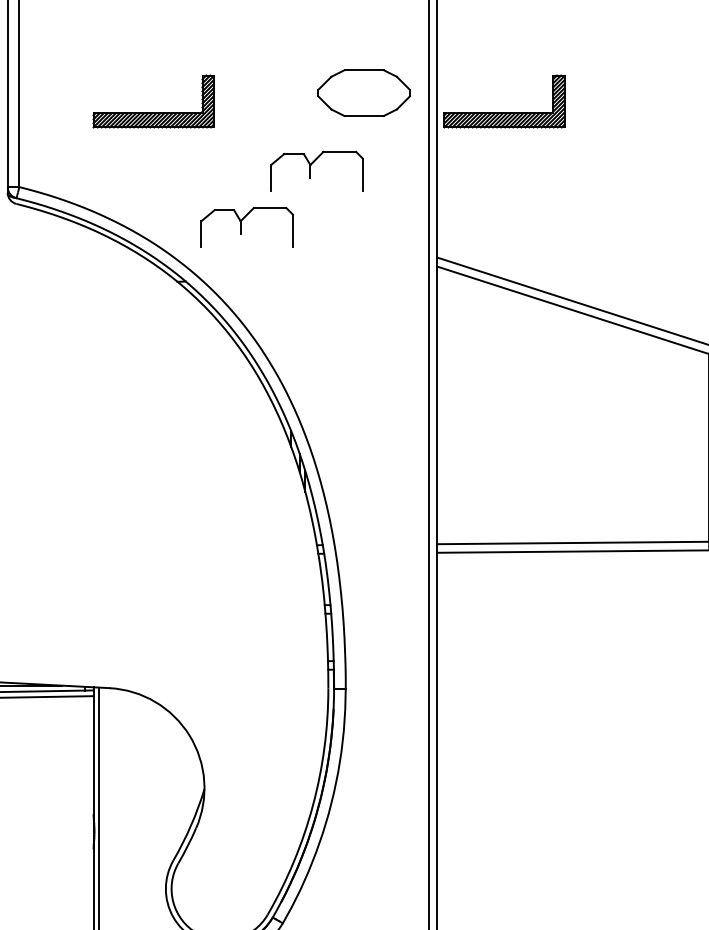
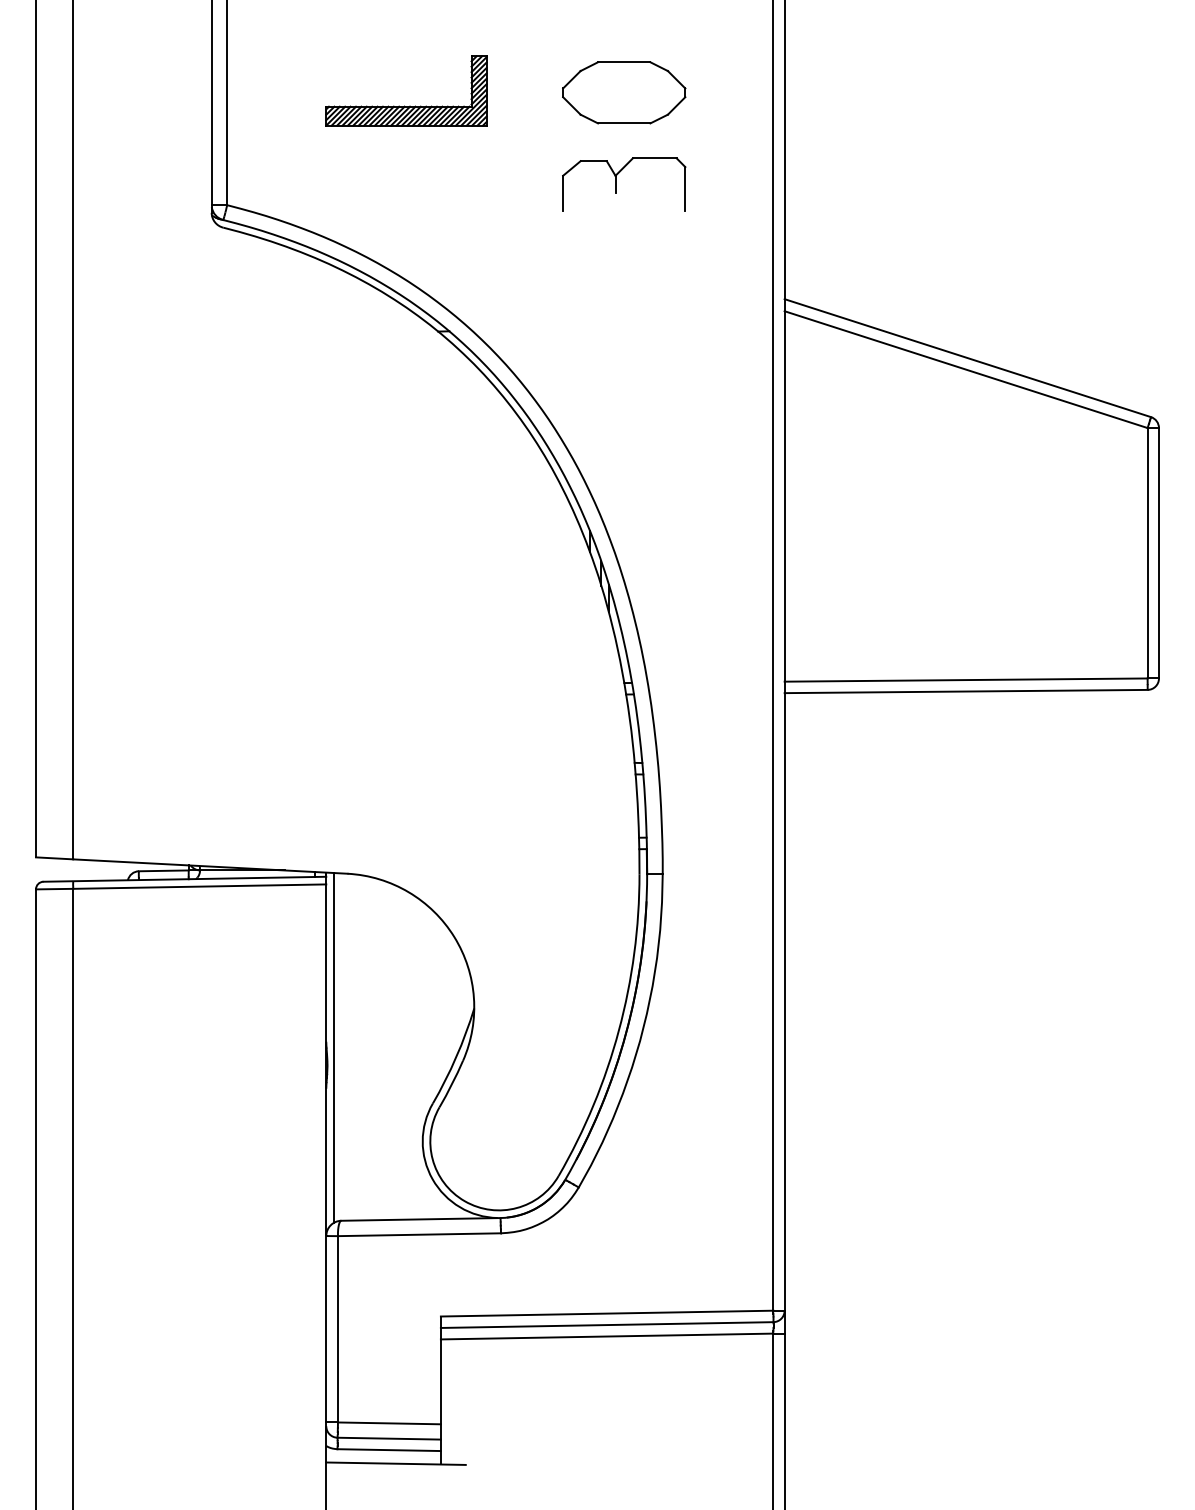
part: (364, 92) -> (624, 92), moved
part: (502, 112) -> (872, 105), removed
part: (241, 227) -> (523, 259), removed

